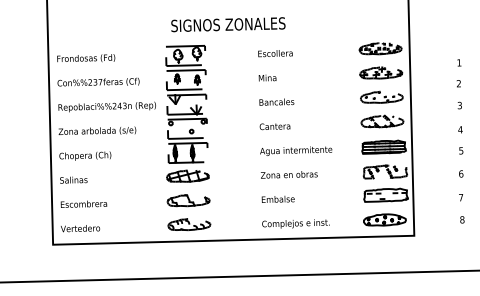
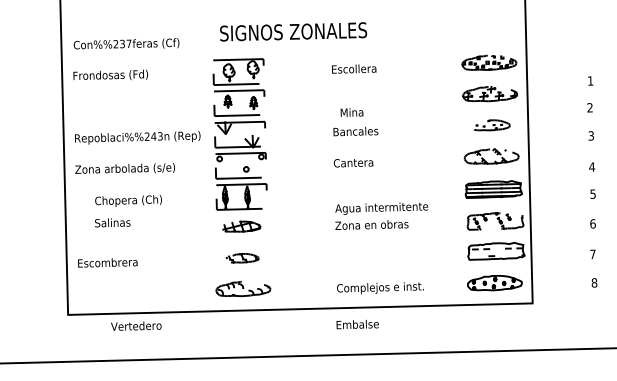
text: (267, 78) -> (351, 112), moved
text: (98, 81) -> (126, 43), moved
part: (381, 97) -> (490, 125), size x0.7
text: (295, 151) -> (381, 208), moved
text: (85, 155) -> (128, 200), moved
part: (187, 175) -> (241, 226), size x0.7
text: (73, 179) -> (112, 222), moved
text: (278, 199) -> (357, 324), moved
part: (188, 200) -> (242, 258), size x0.6
text: (80, 228) -> (136, 325), moved

